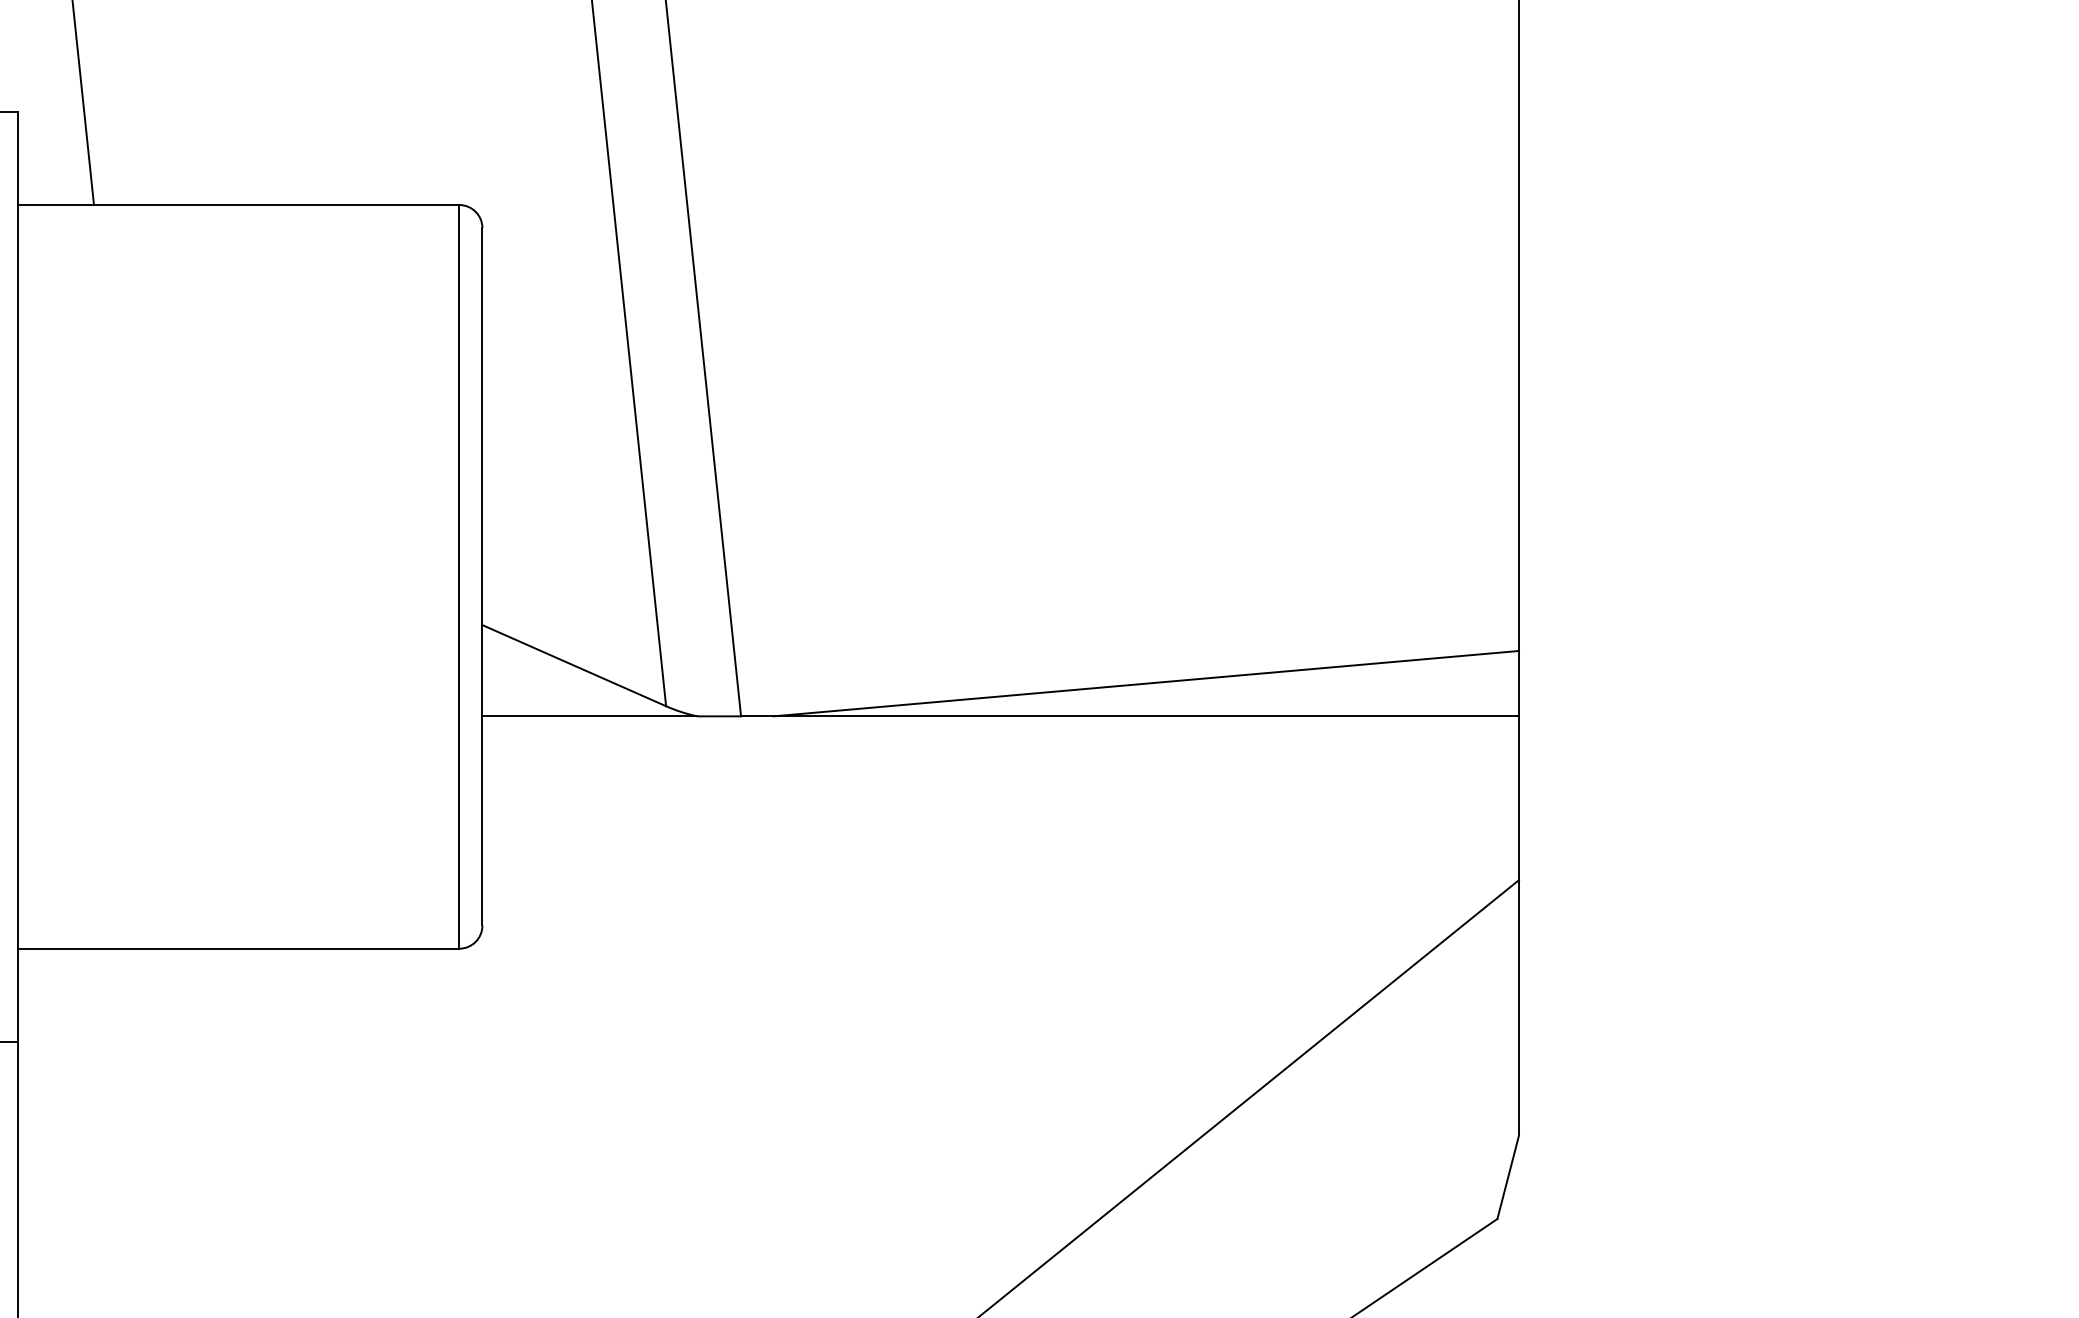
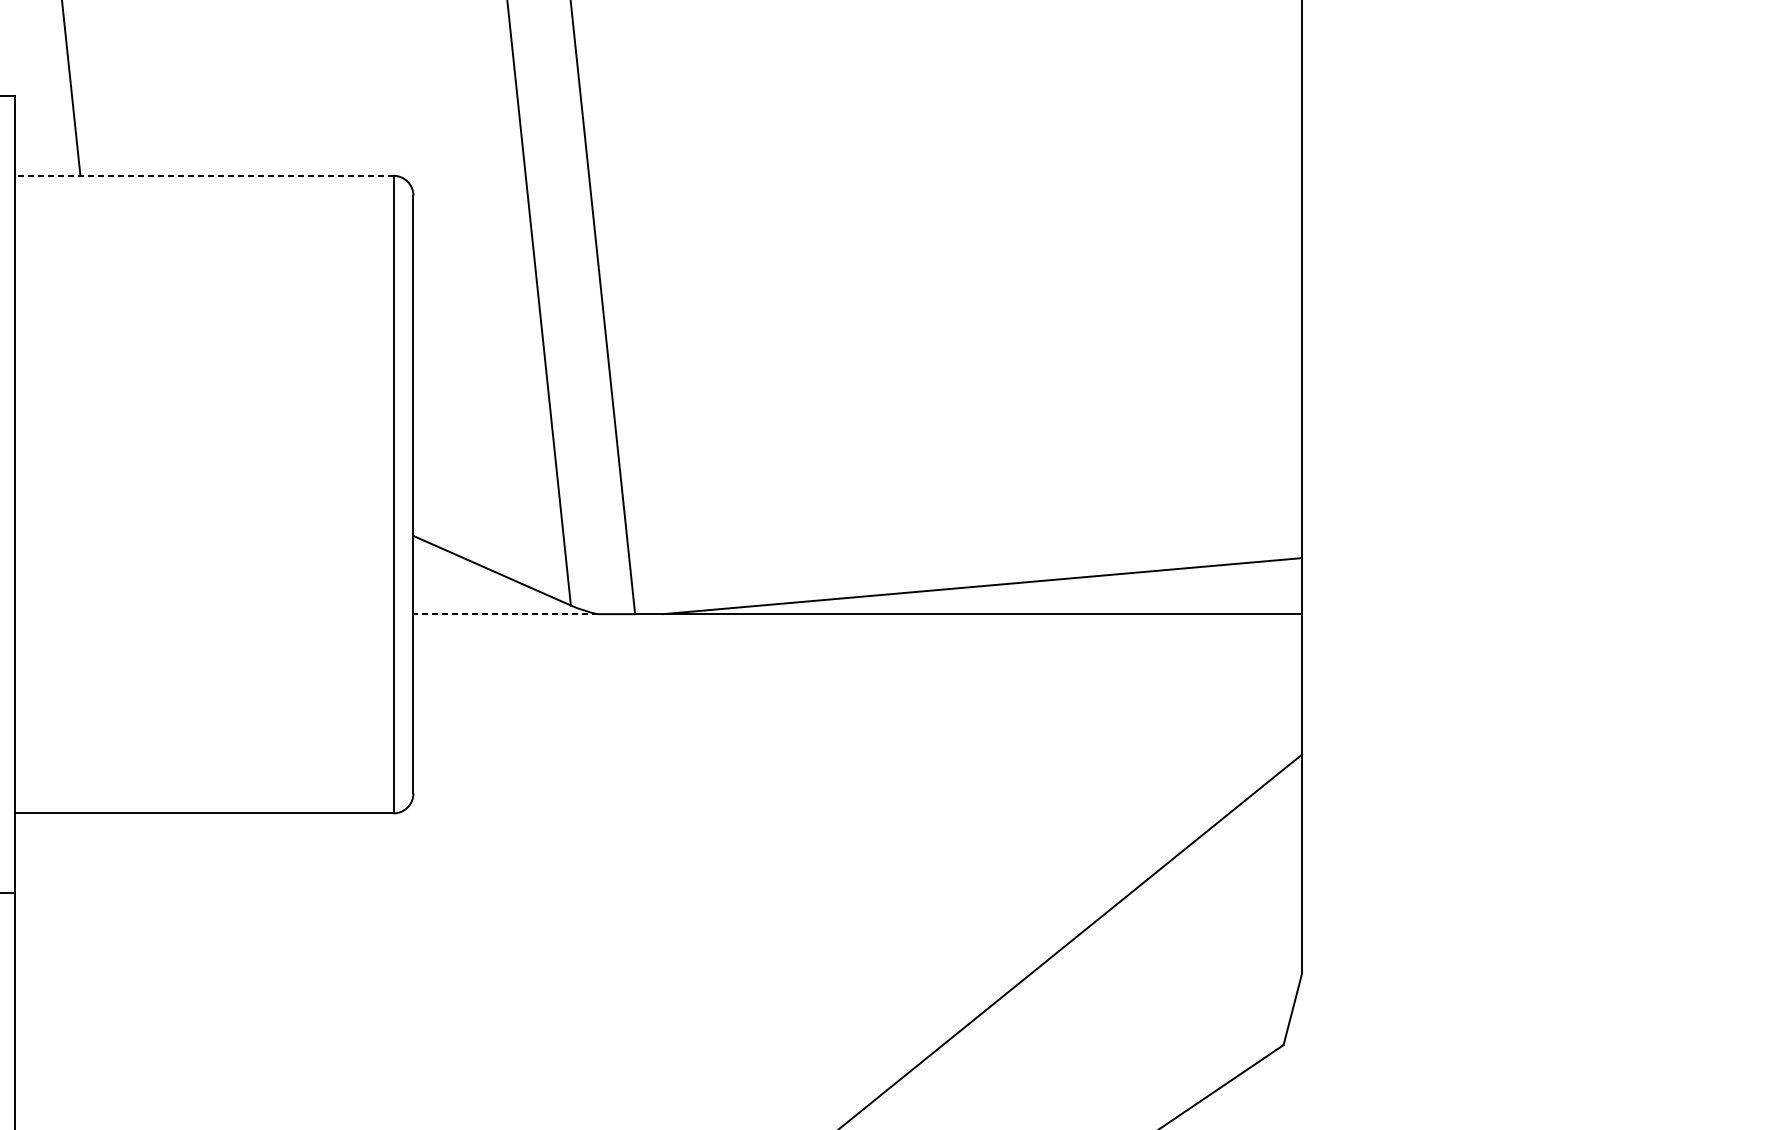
line: (238, 205) -> (204, 176), solid -> dashed
line: (589, 716) -> (505, 614), solid -> dashed

